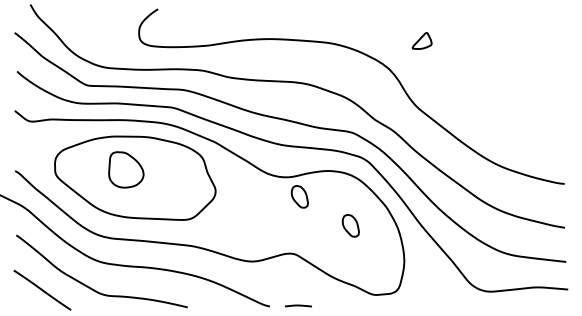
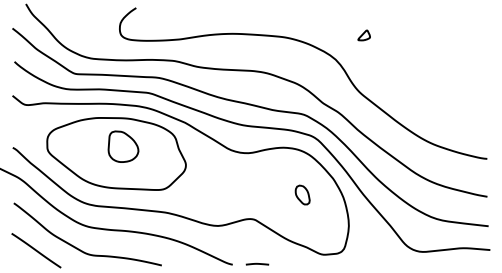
part: (421, 40) -> (363, 35), size x0.71
part: (126, 169) -> (123, 146), moved
part: (299, 196) -> (258, 169), removed

